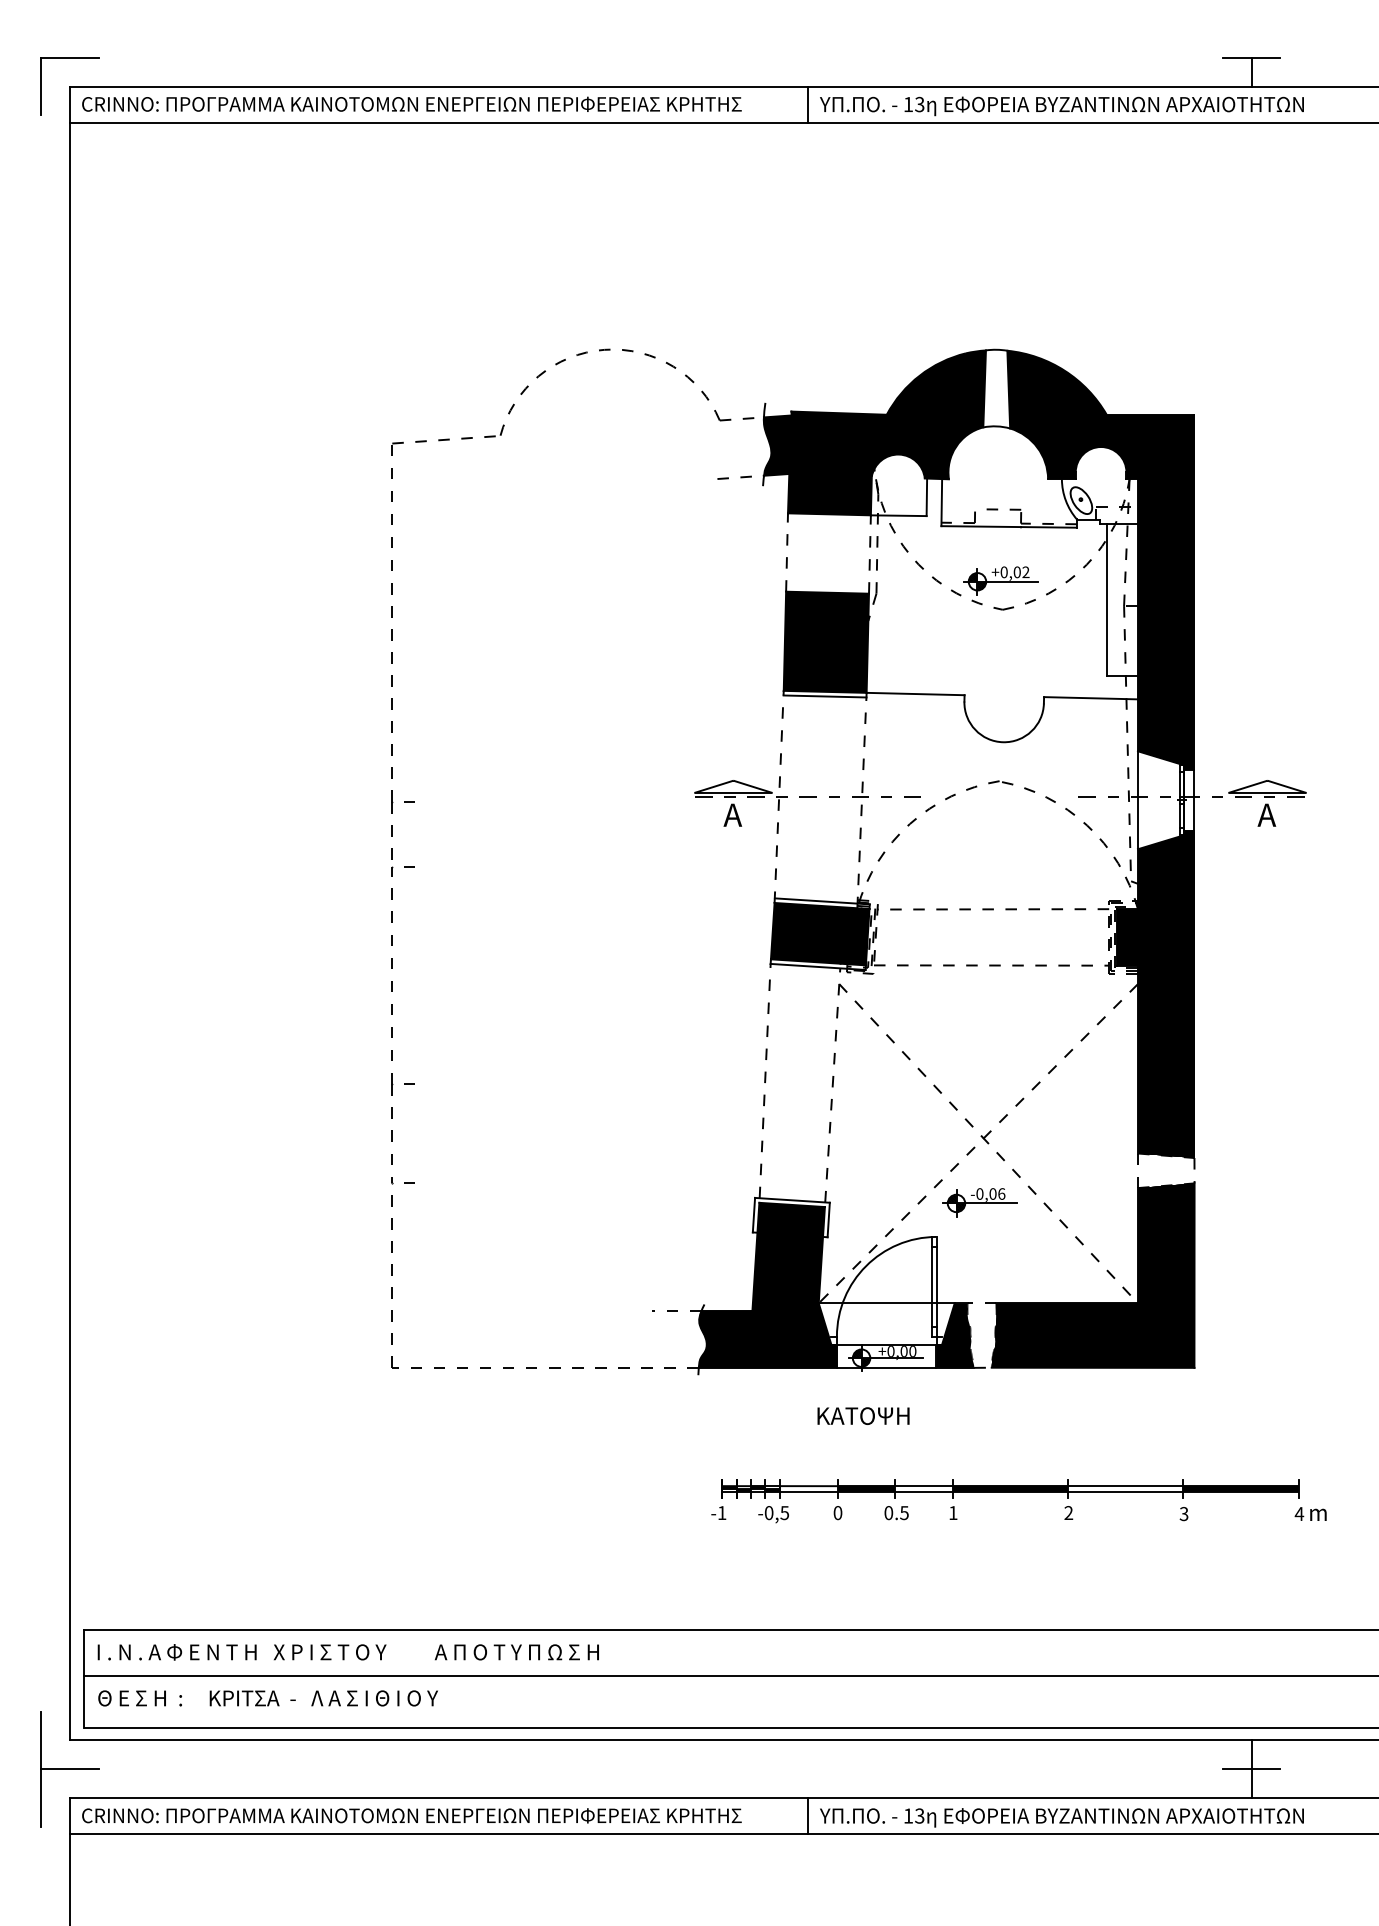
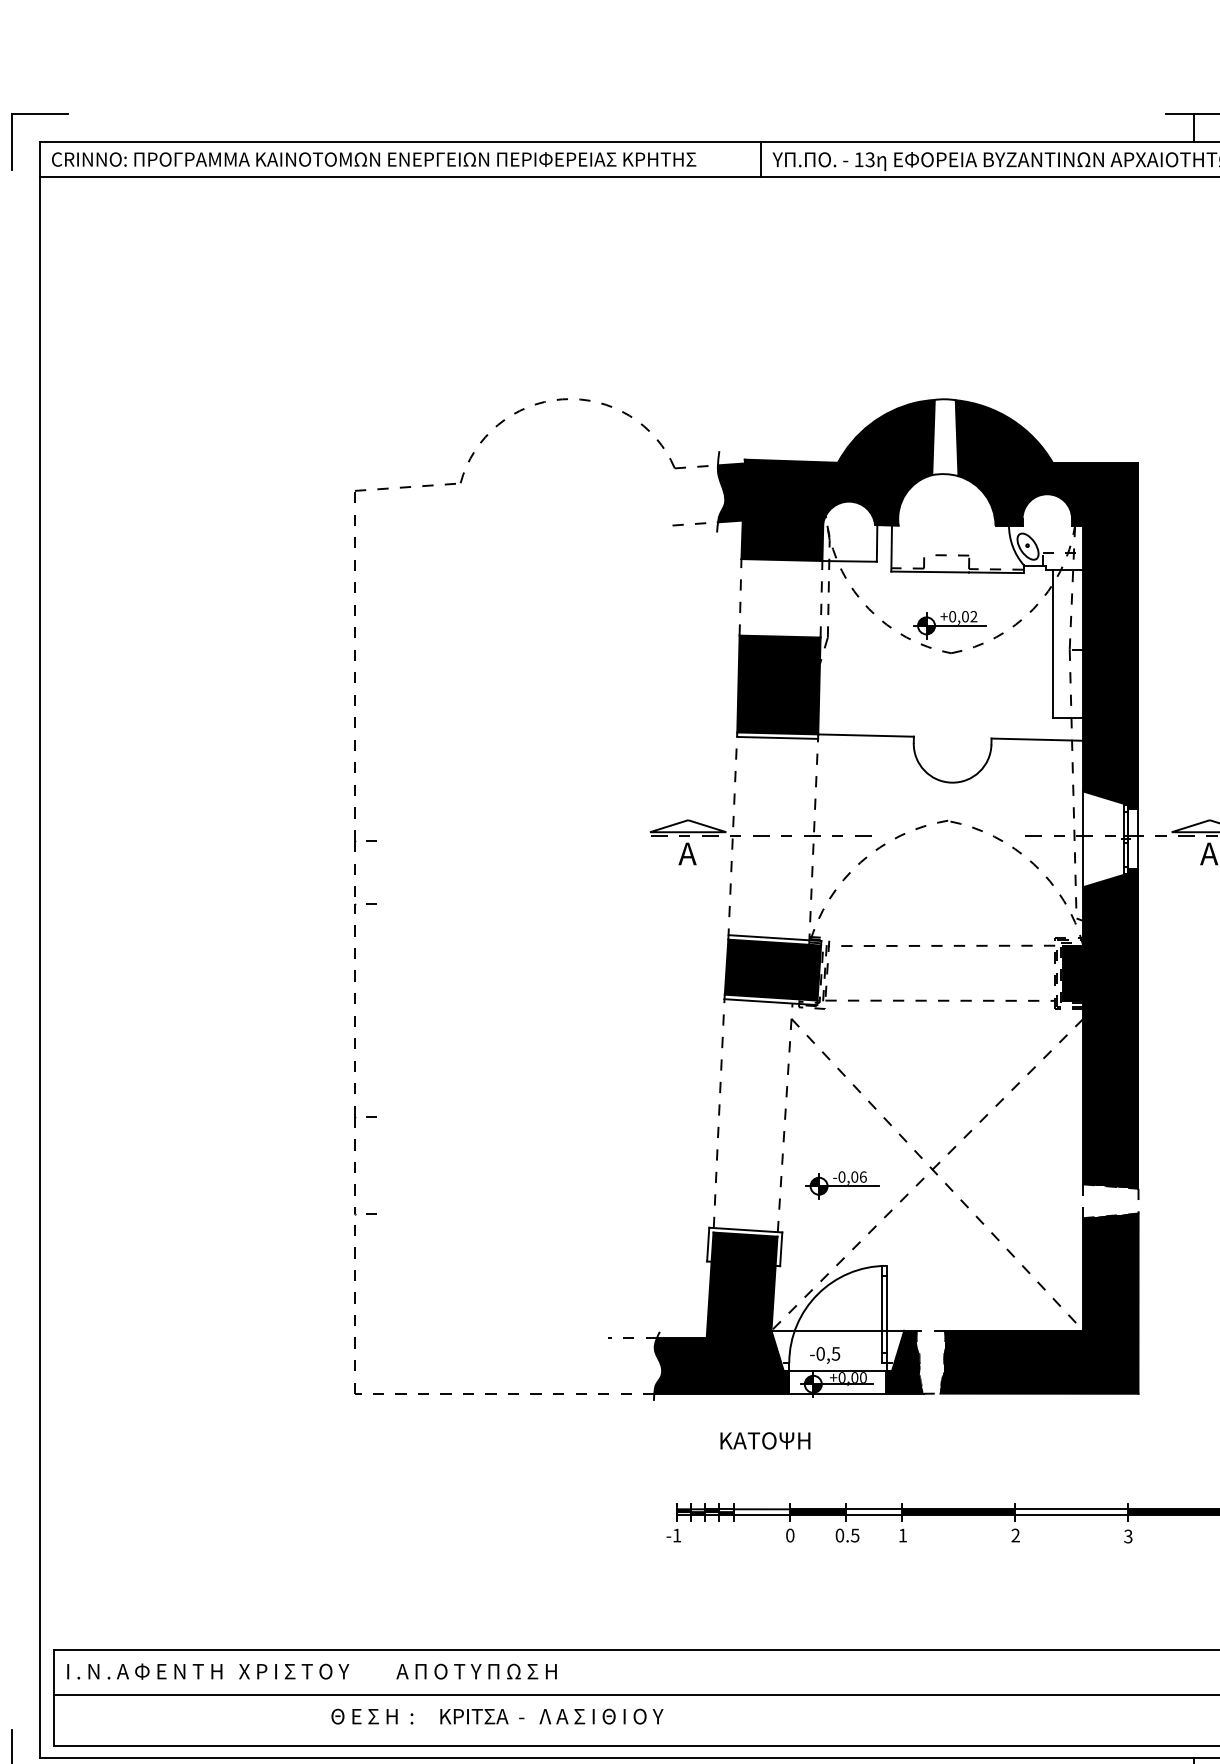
part: (979, 1202) -> (841, 1185), moved
text: (863, 1415) -> (765, 1440), moved
text: (773, 1514) -> (824, 1355), moved
text: (267, 1698) -> (496, 1716), moved

